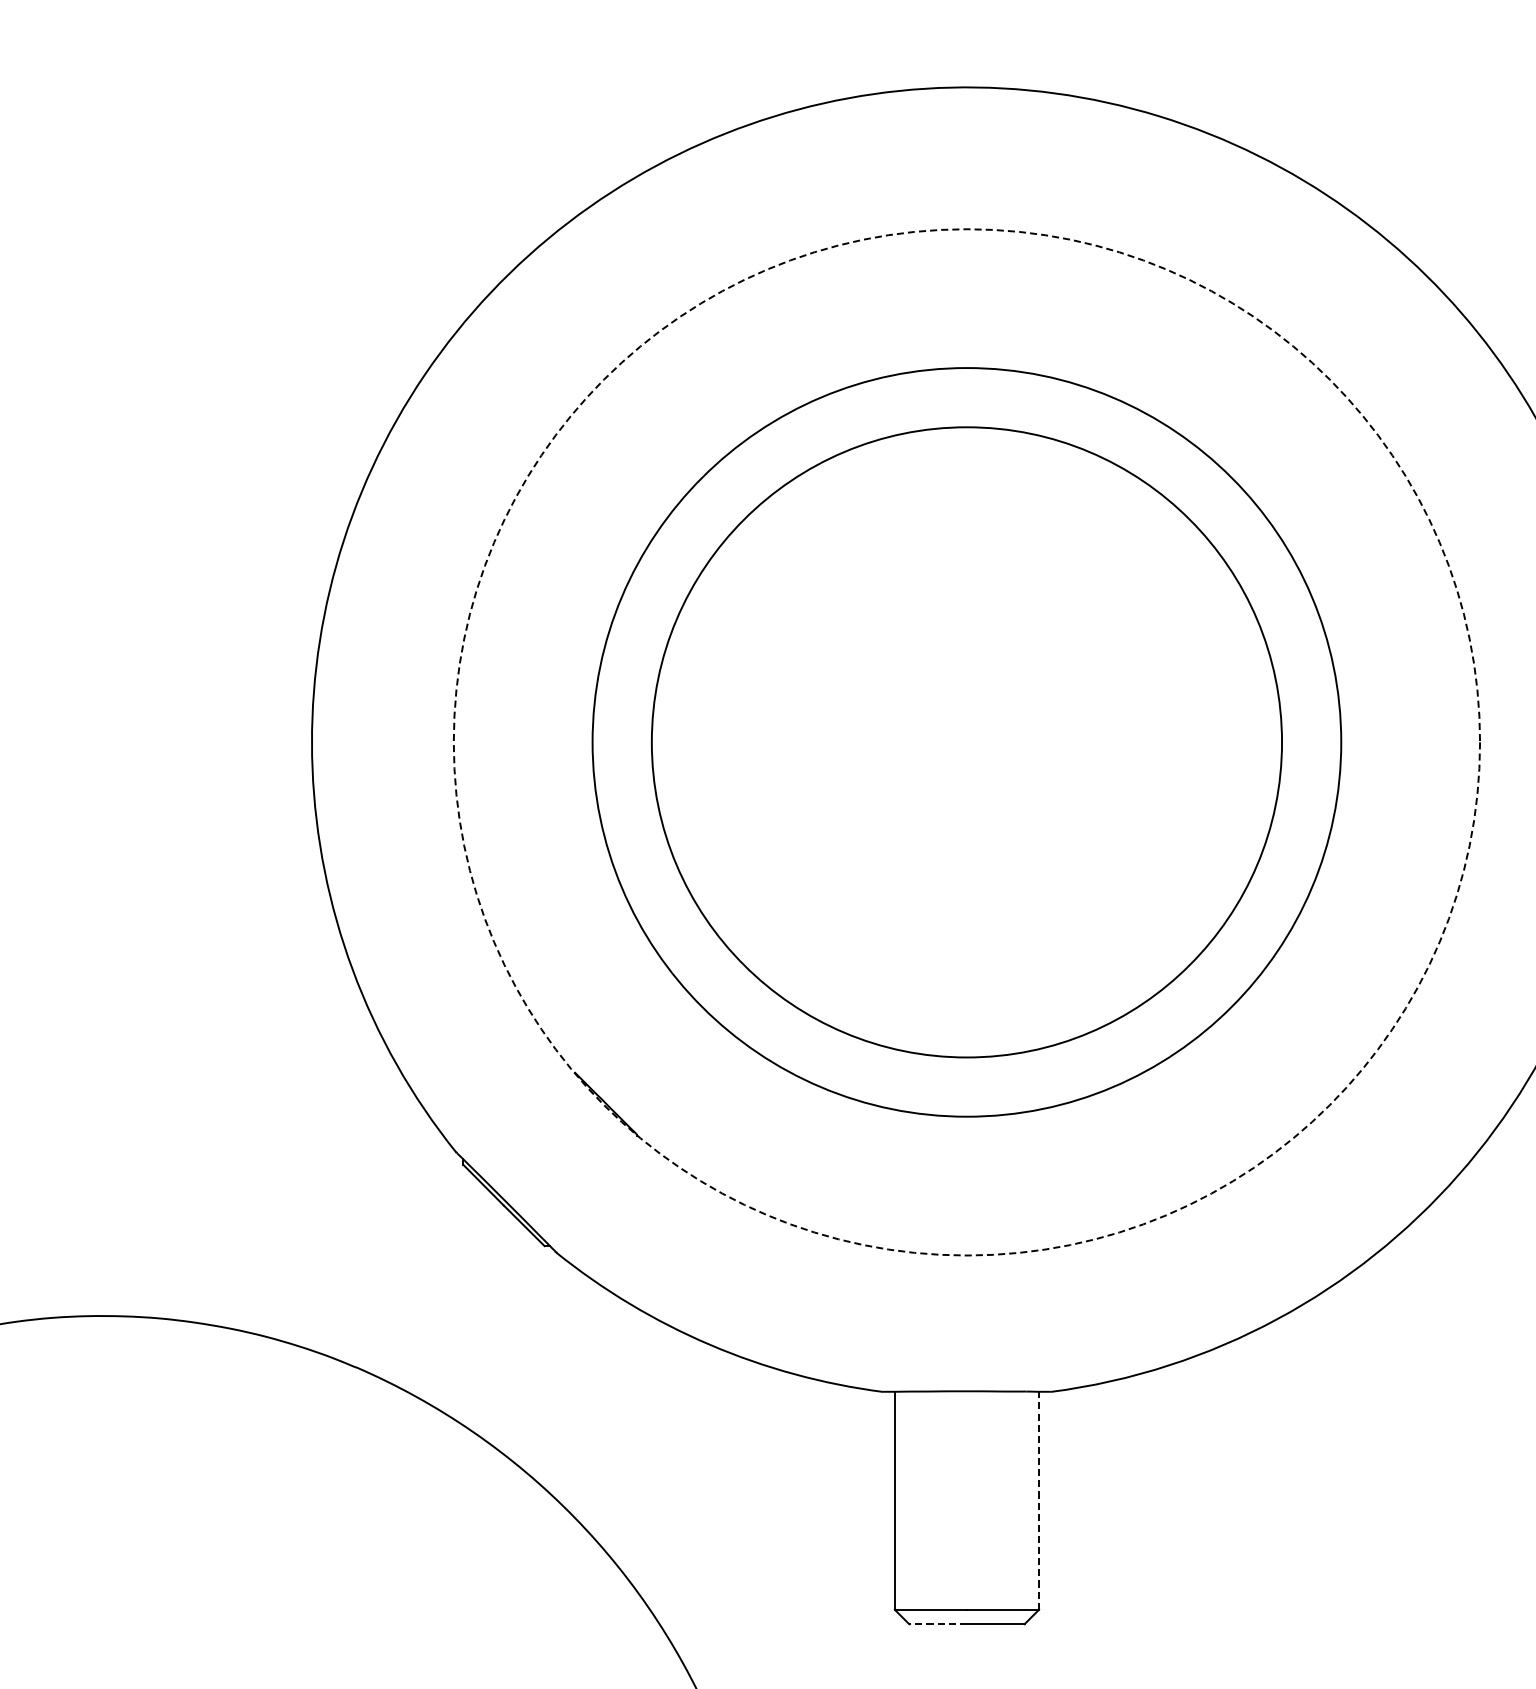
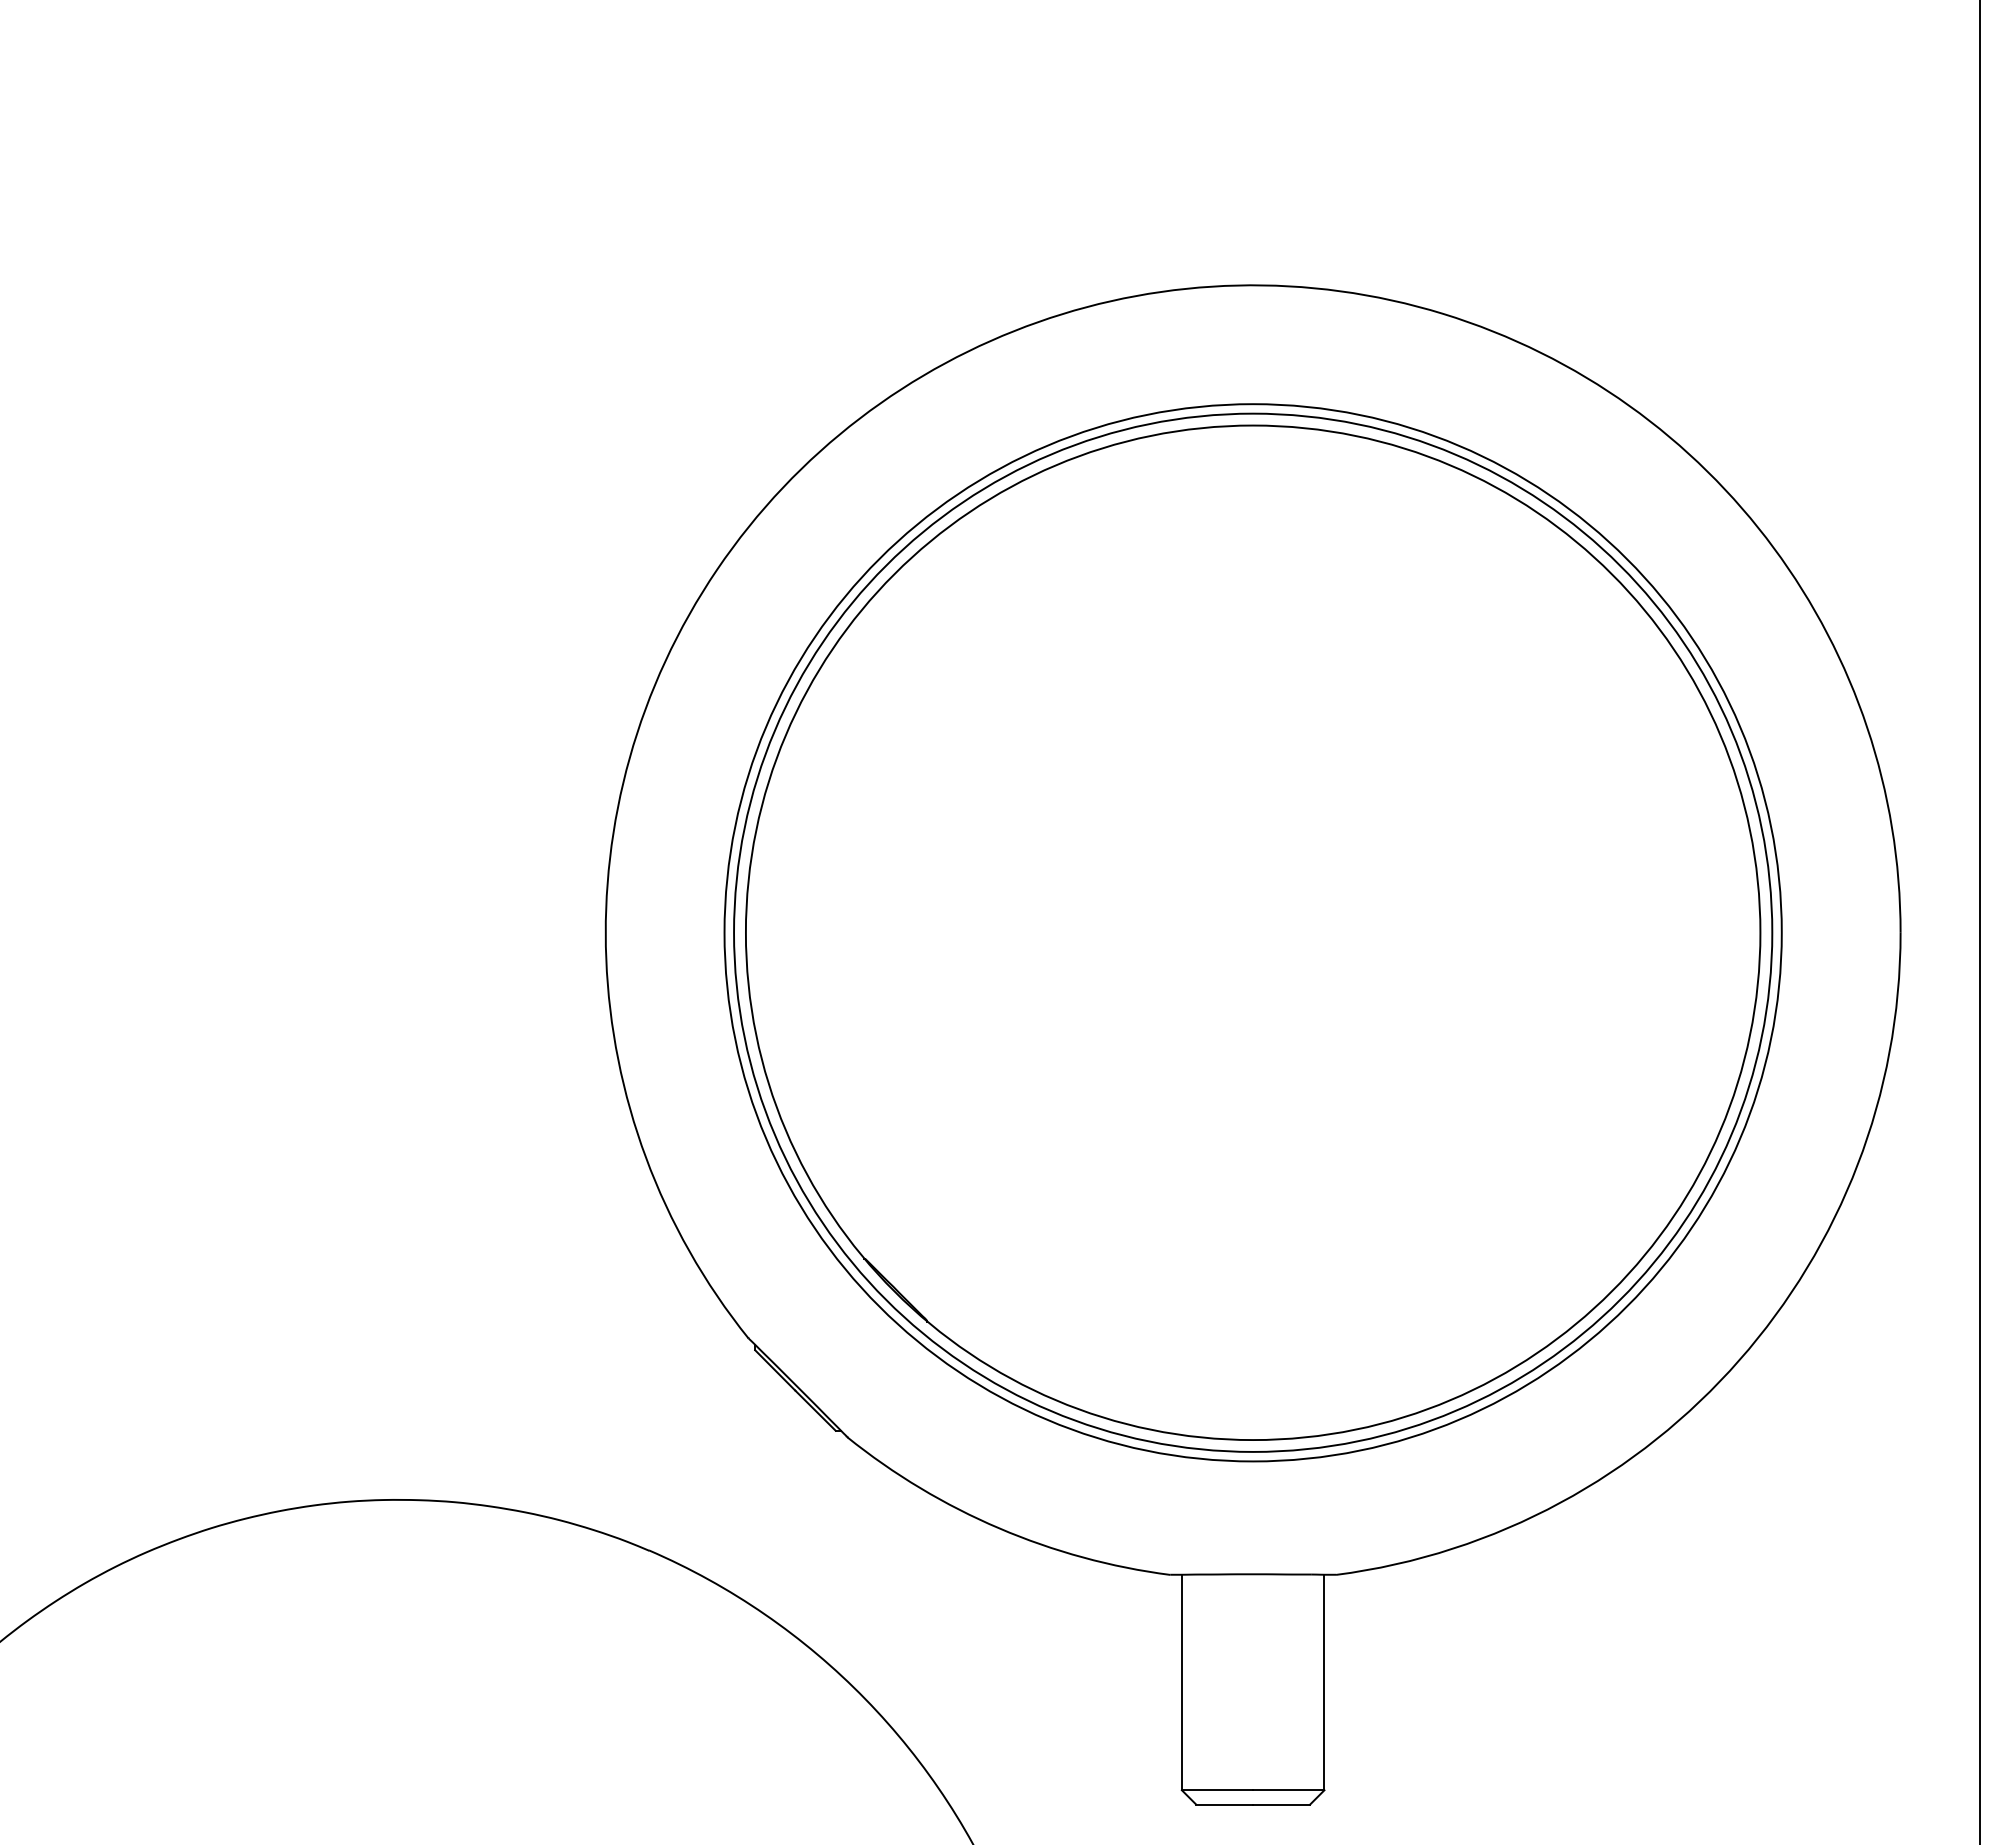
circle: (966, 742) -> (1252, 932), dashed -> solid
circle: (966, 742) -> (1252, 932), size x1.43
circle: (967, 742) -> (1253, 932), size x1.67
line: (1039, 1500) -> (1324, 1682), dashed -> solid
line: (937, 1624) -> (1224, 1804), dashed -> solid

